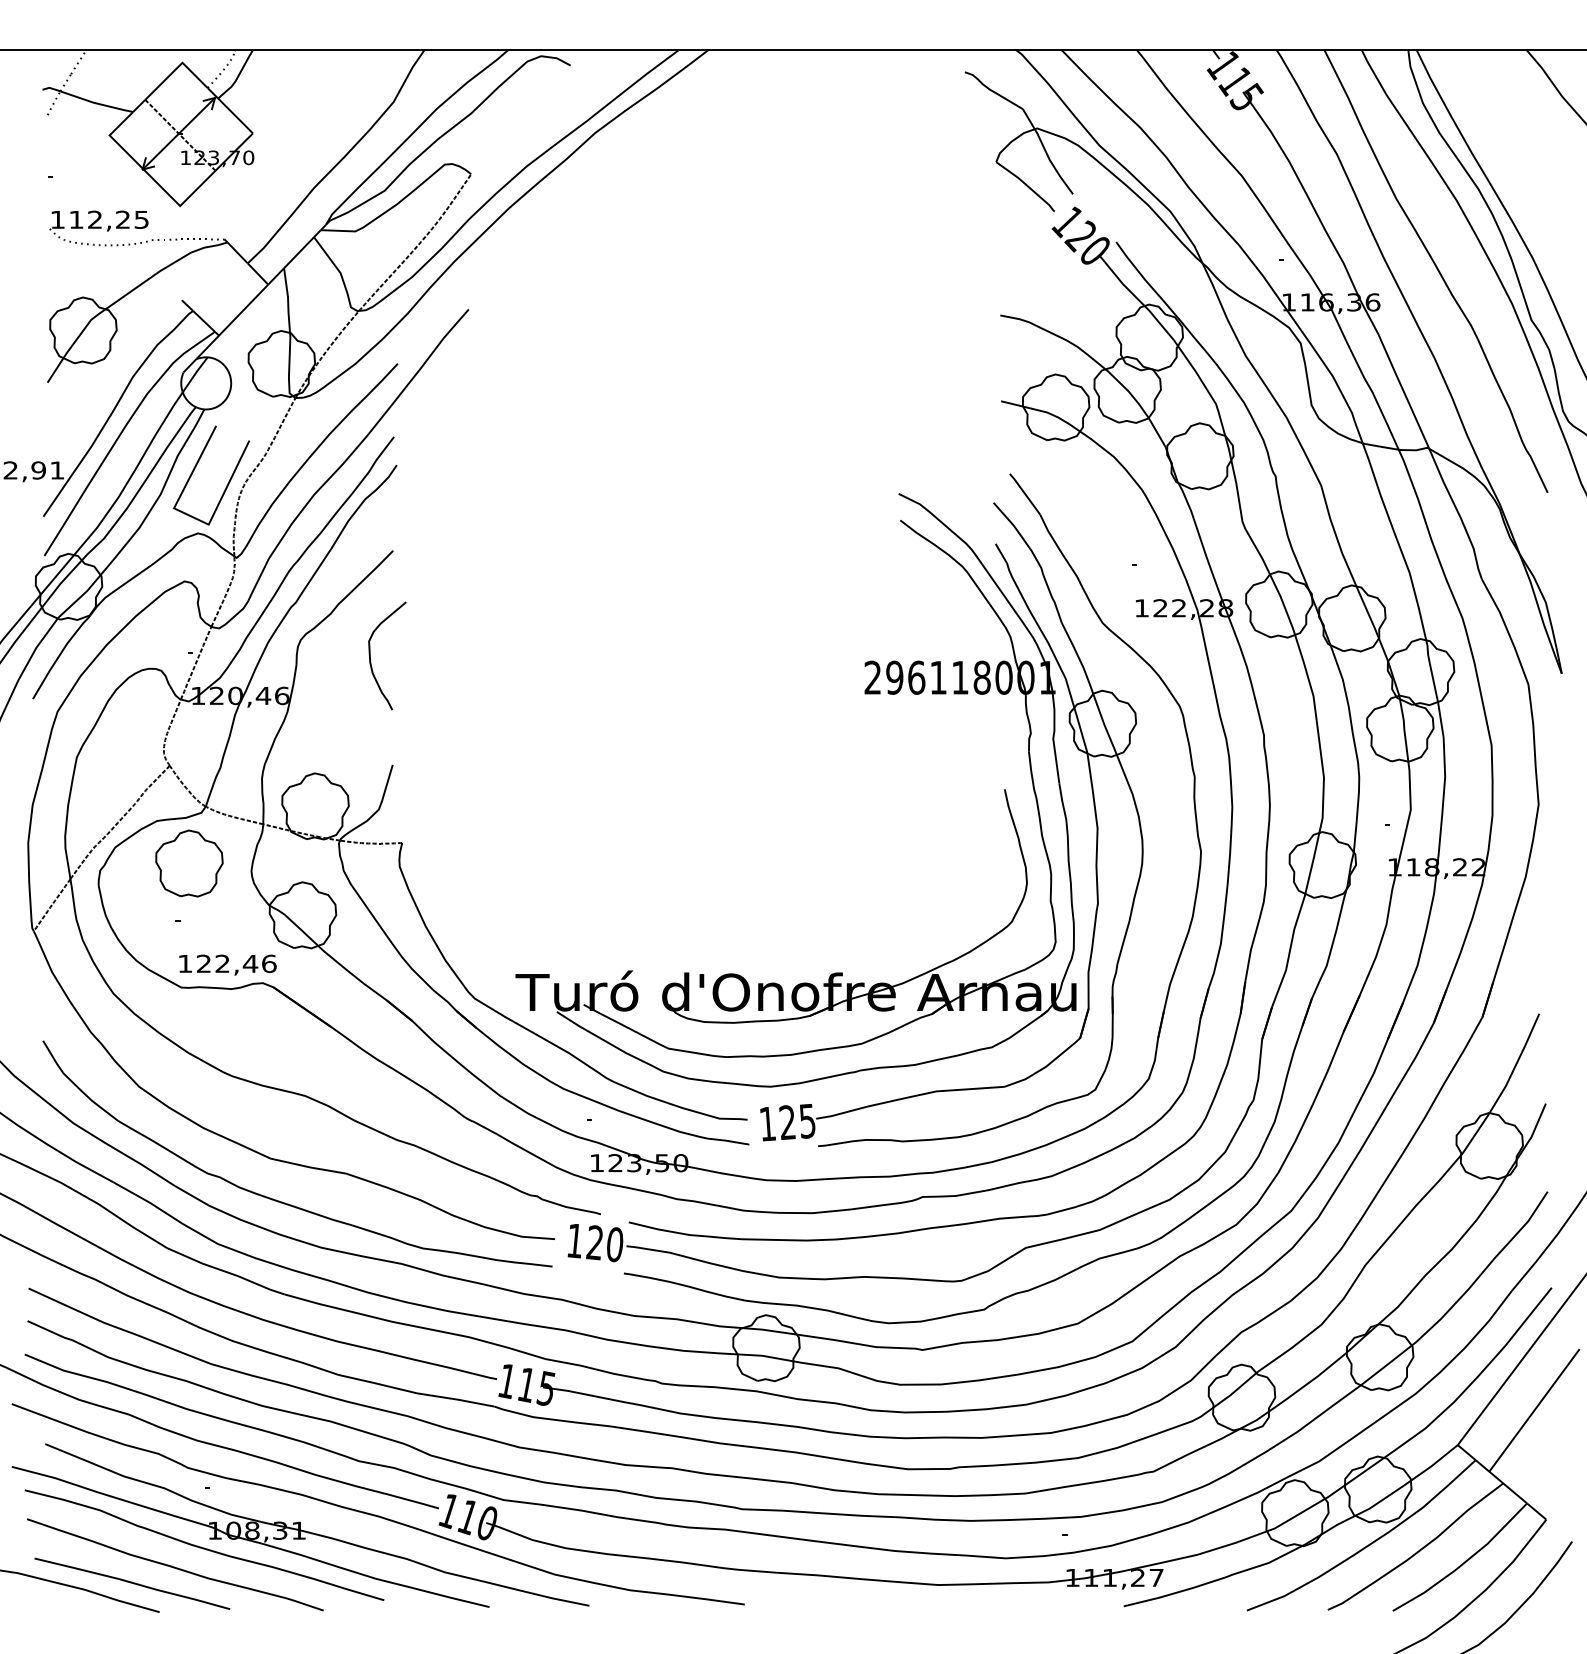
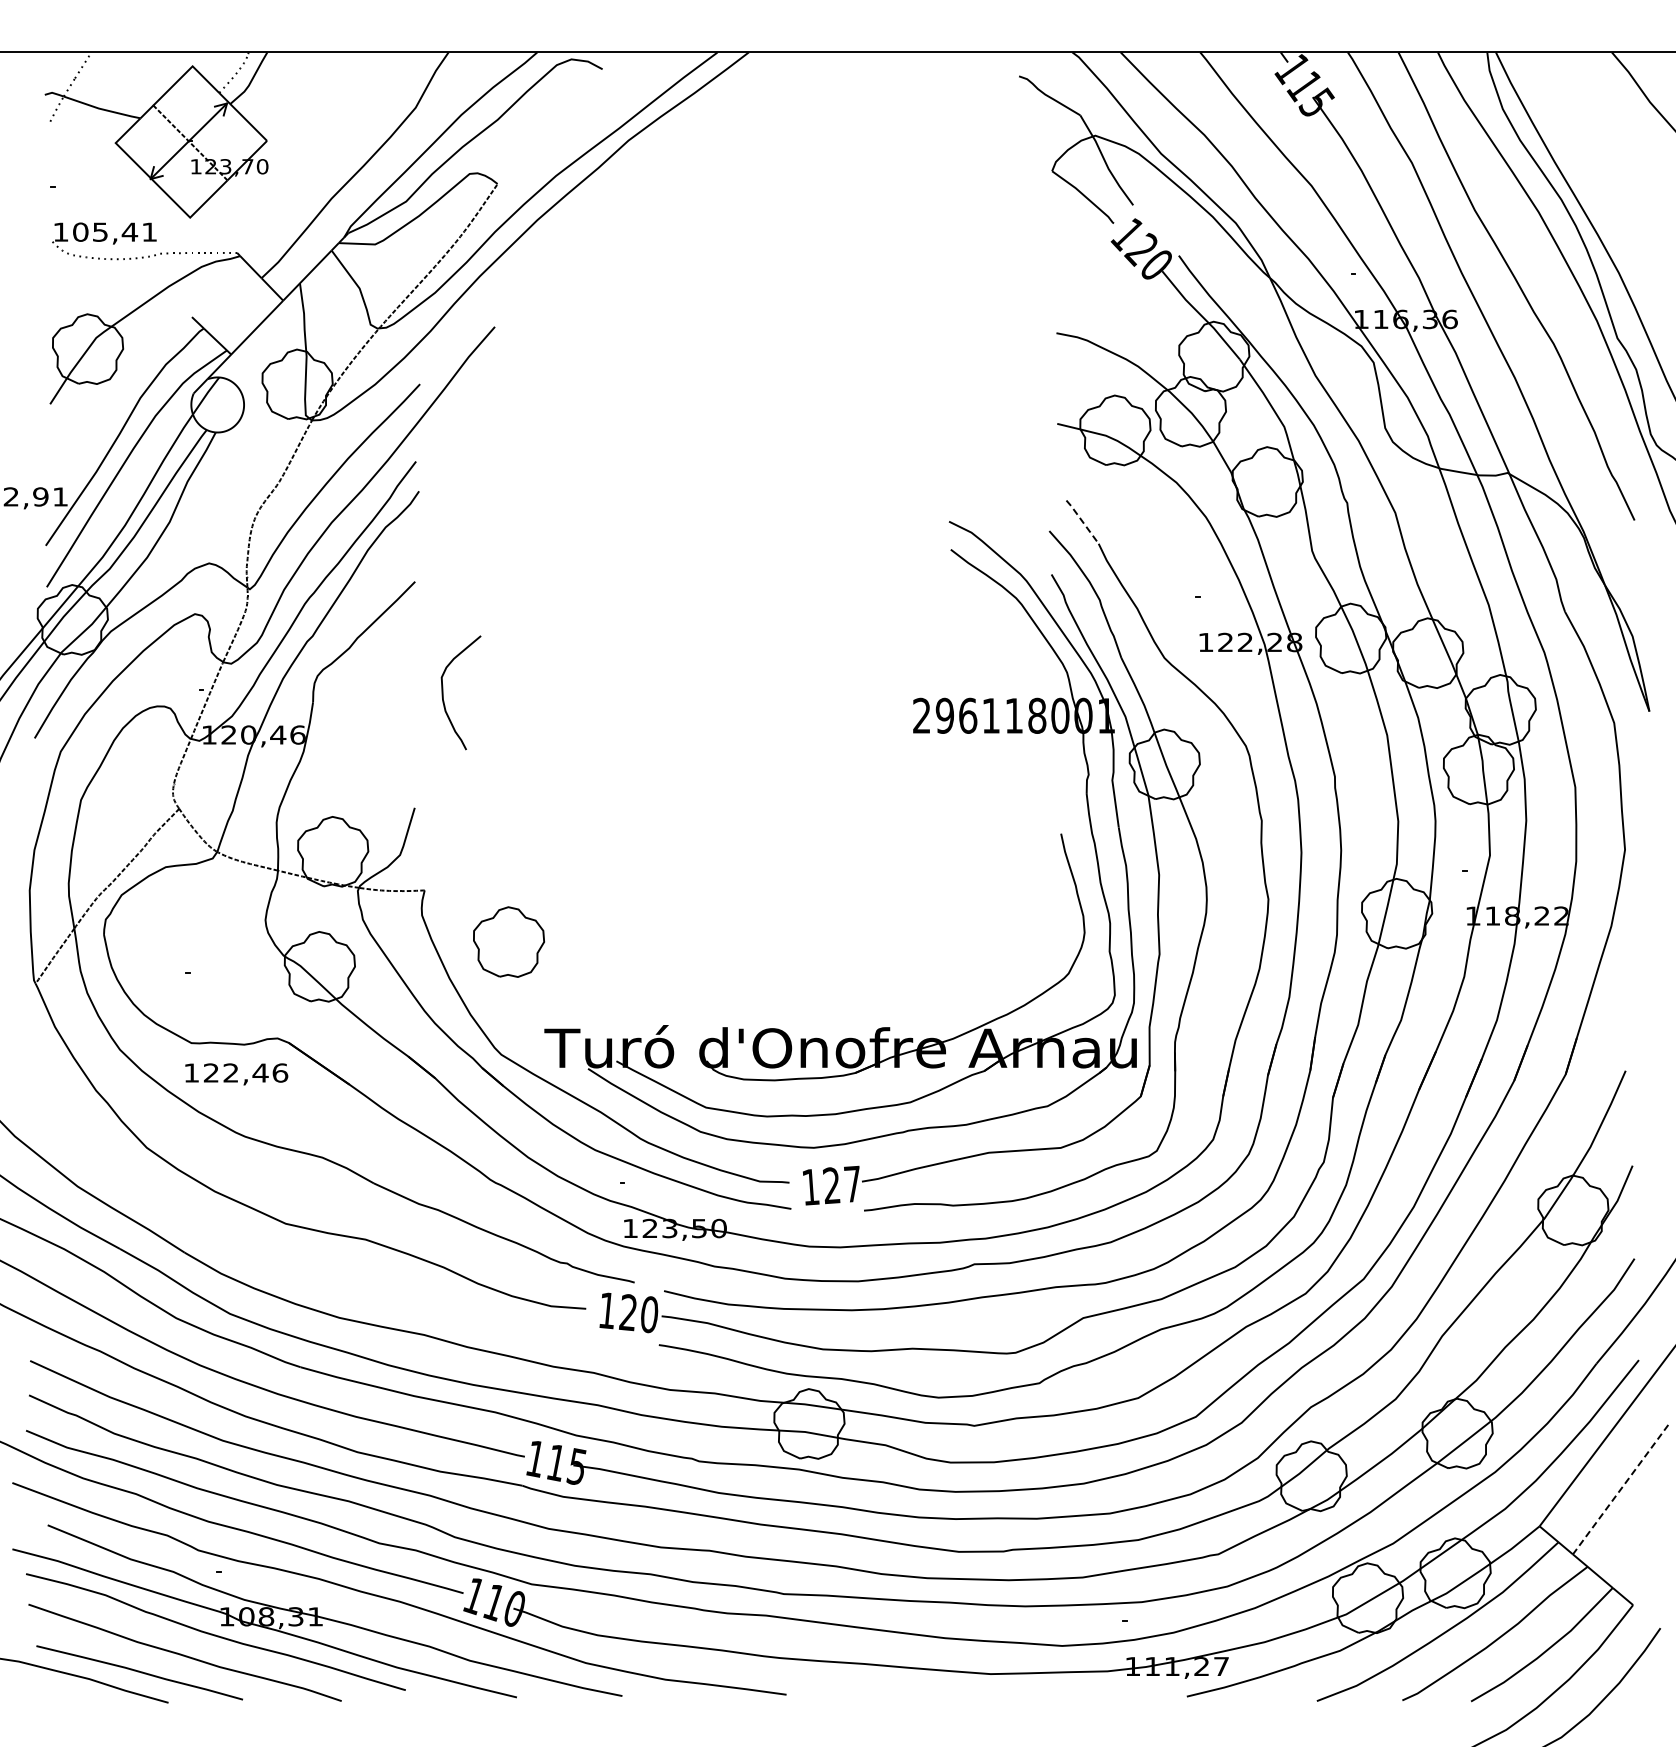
text: (108, 219) -> (114, 231), 112,25 -> 105,41
line: (196, 467) -> (207, 493), removed
line: (1024, 493) -> (1082, 521), solid -> dashed
curve: (370, 655) -> (443, 692), moved
part: (189, 862) -> (509, 941), moved
text: (227, 965) -> (236, 1074), moved
text: (807, 1120) -> (852, 1183), 125 -> 127
part: (280, 1200) -> (296, 1268), removed
line: (1534, 1411) -> (1620, 1490), solid -> dashed

